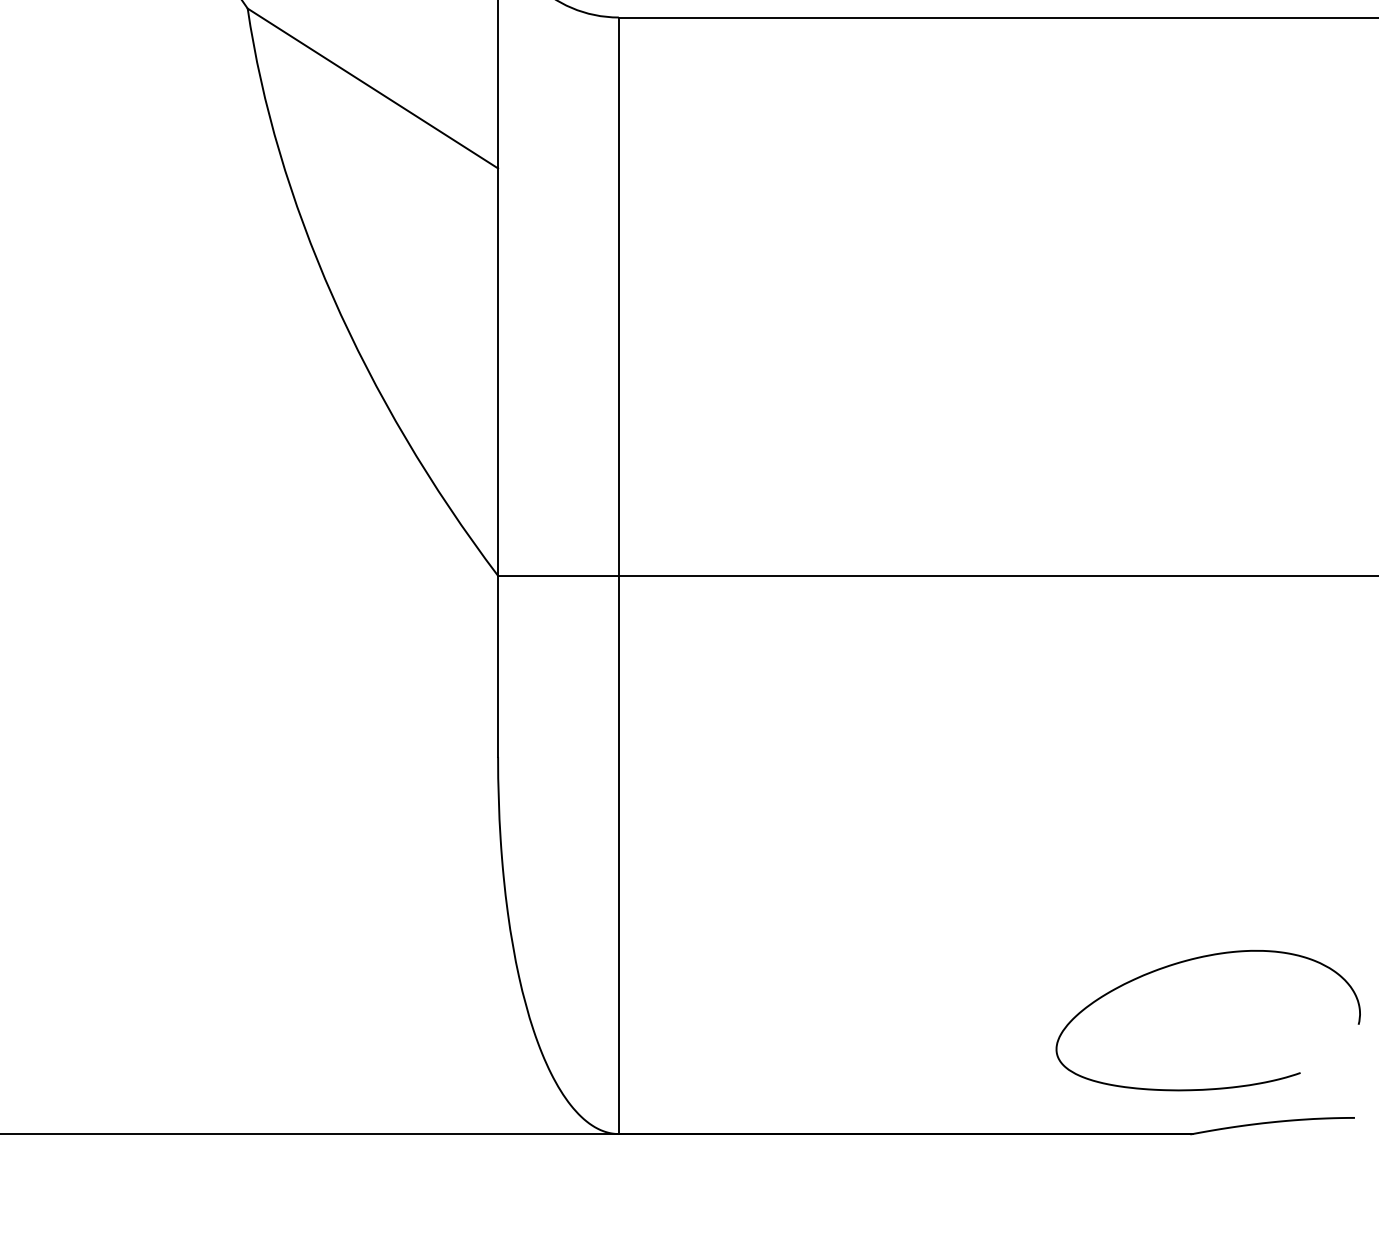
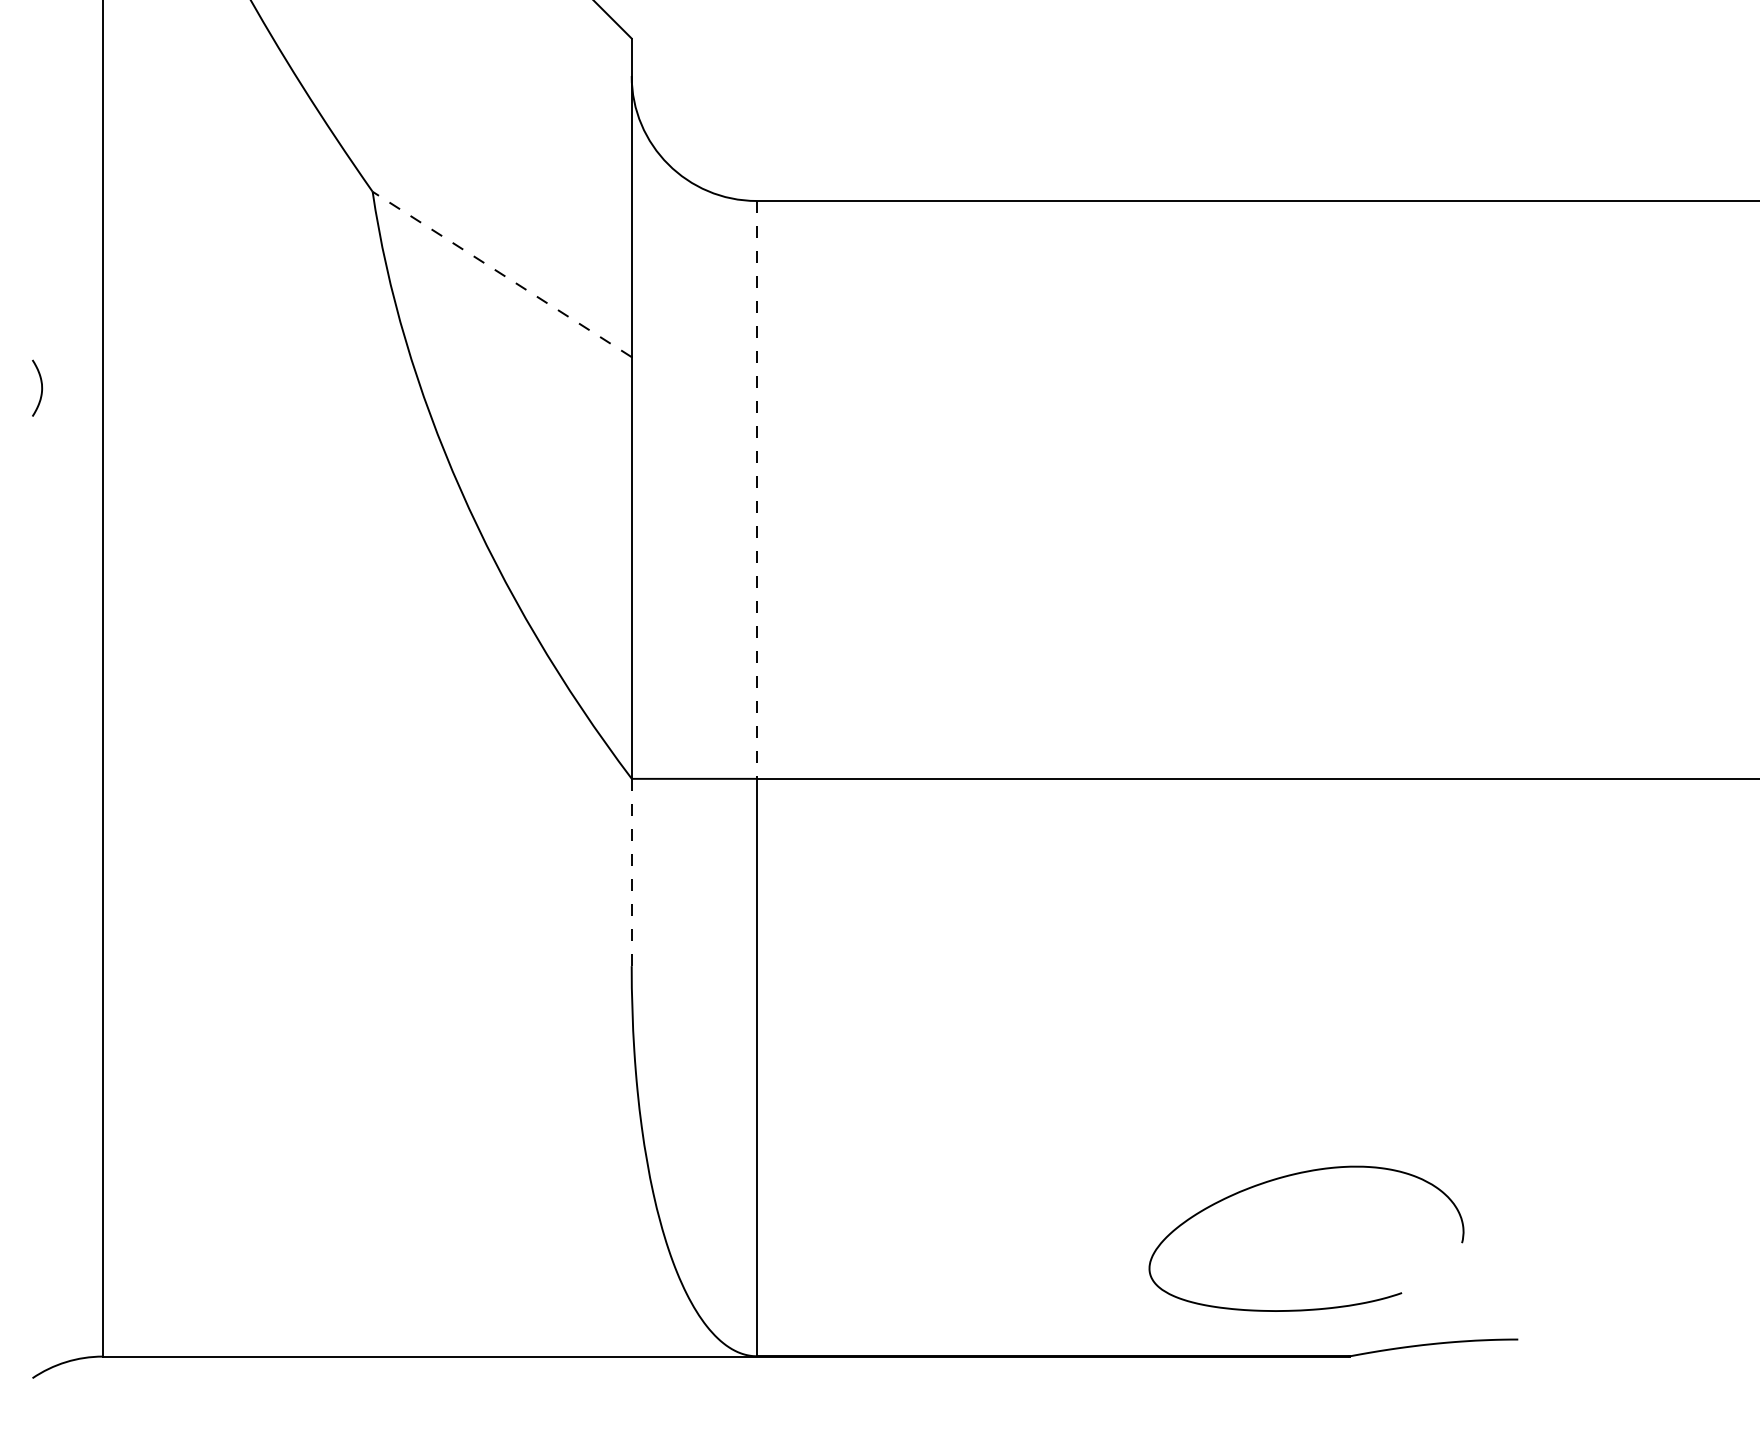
line: (373, 88) -> (502, 274), solid -> dashed
line: (618, 296) -> (756, 489), solid -> dashed
line: (497, 666) -> (631, 872), solid -> dashed
curve: (1192, 960) -> (1290, 1176), moved

